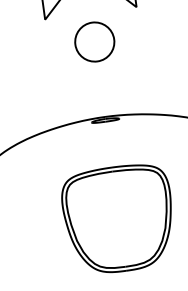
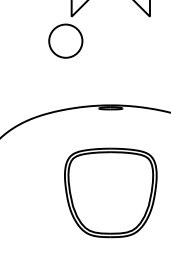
circle: (94, 41) -> (65, 40), moved

